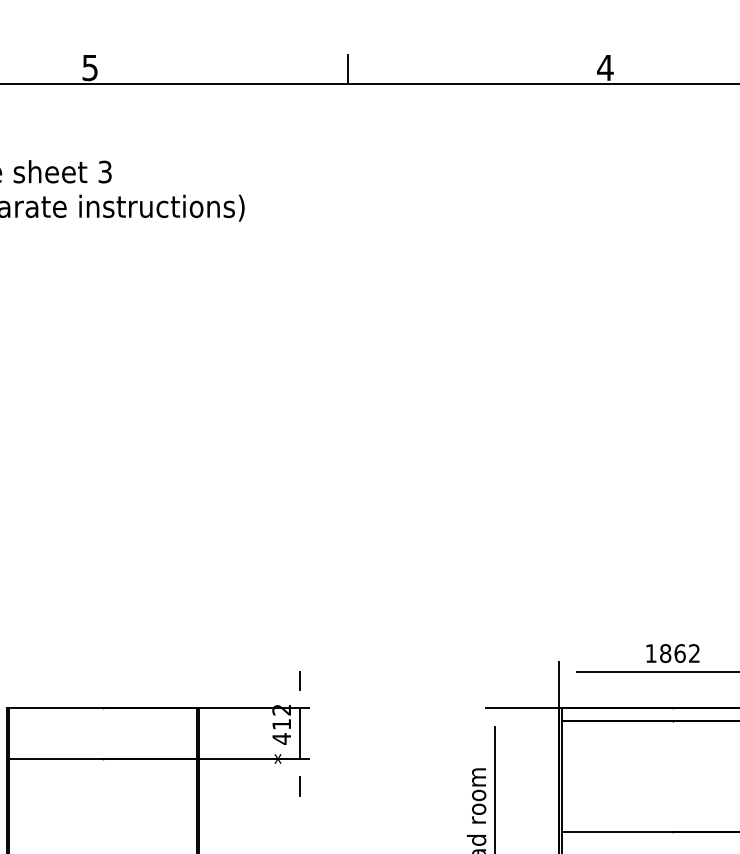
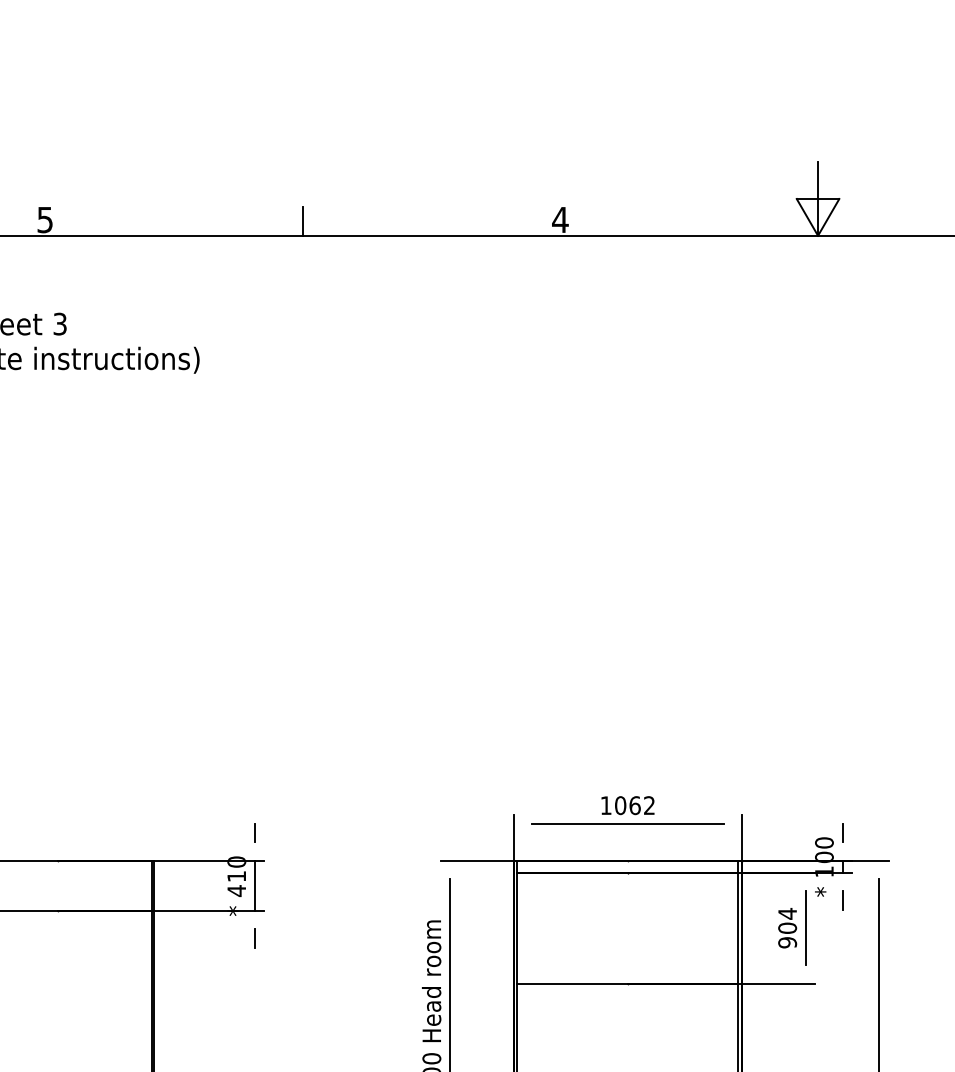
text: (665, 653) -> (620, 805), 1862 -> 1062
text: (281, 709) -> (236, 861), 412 -> 410

